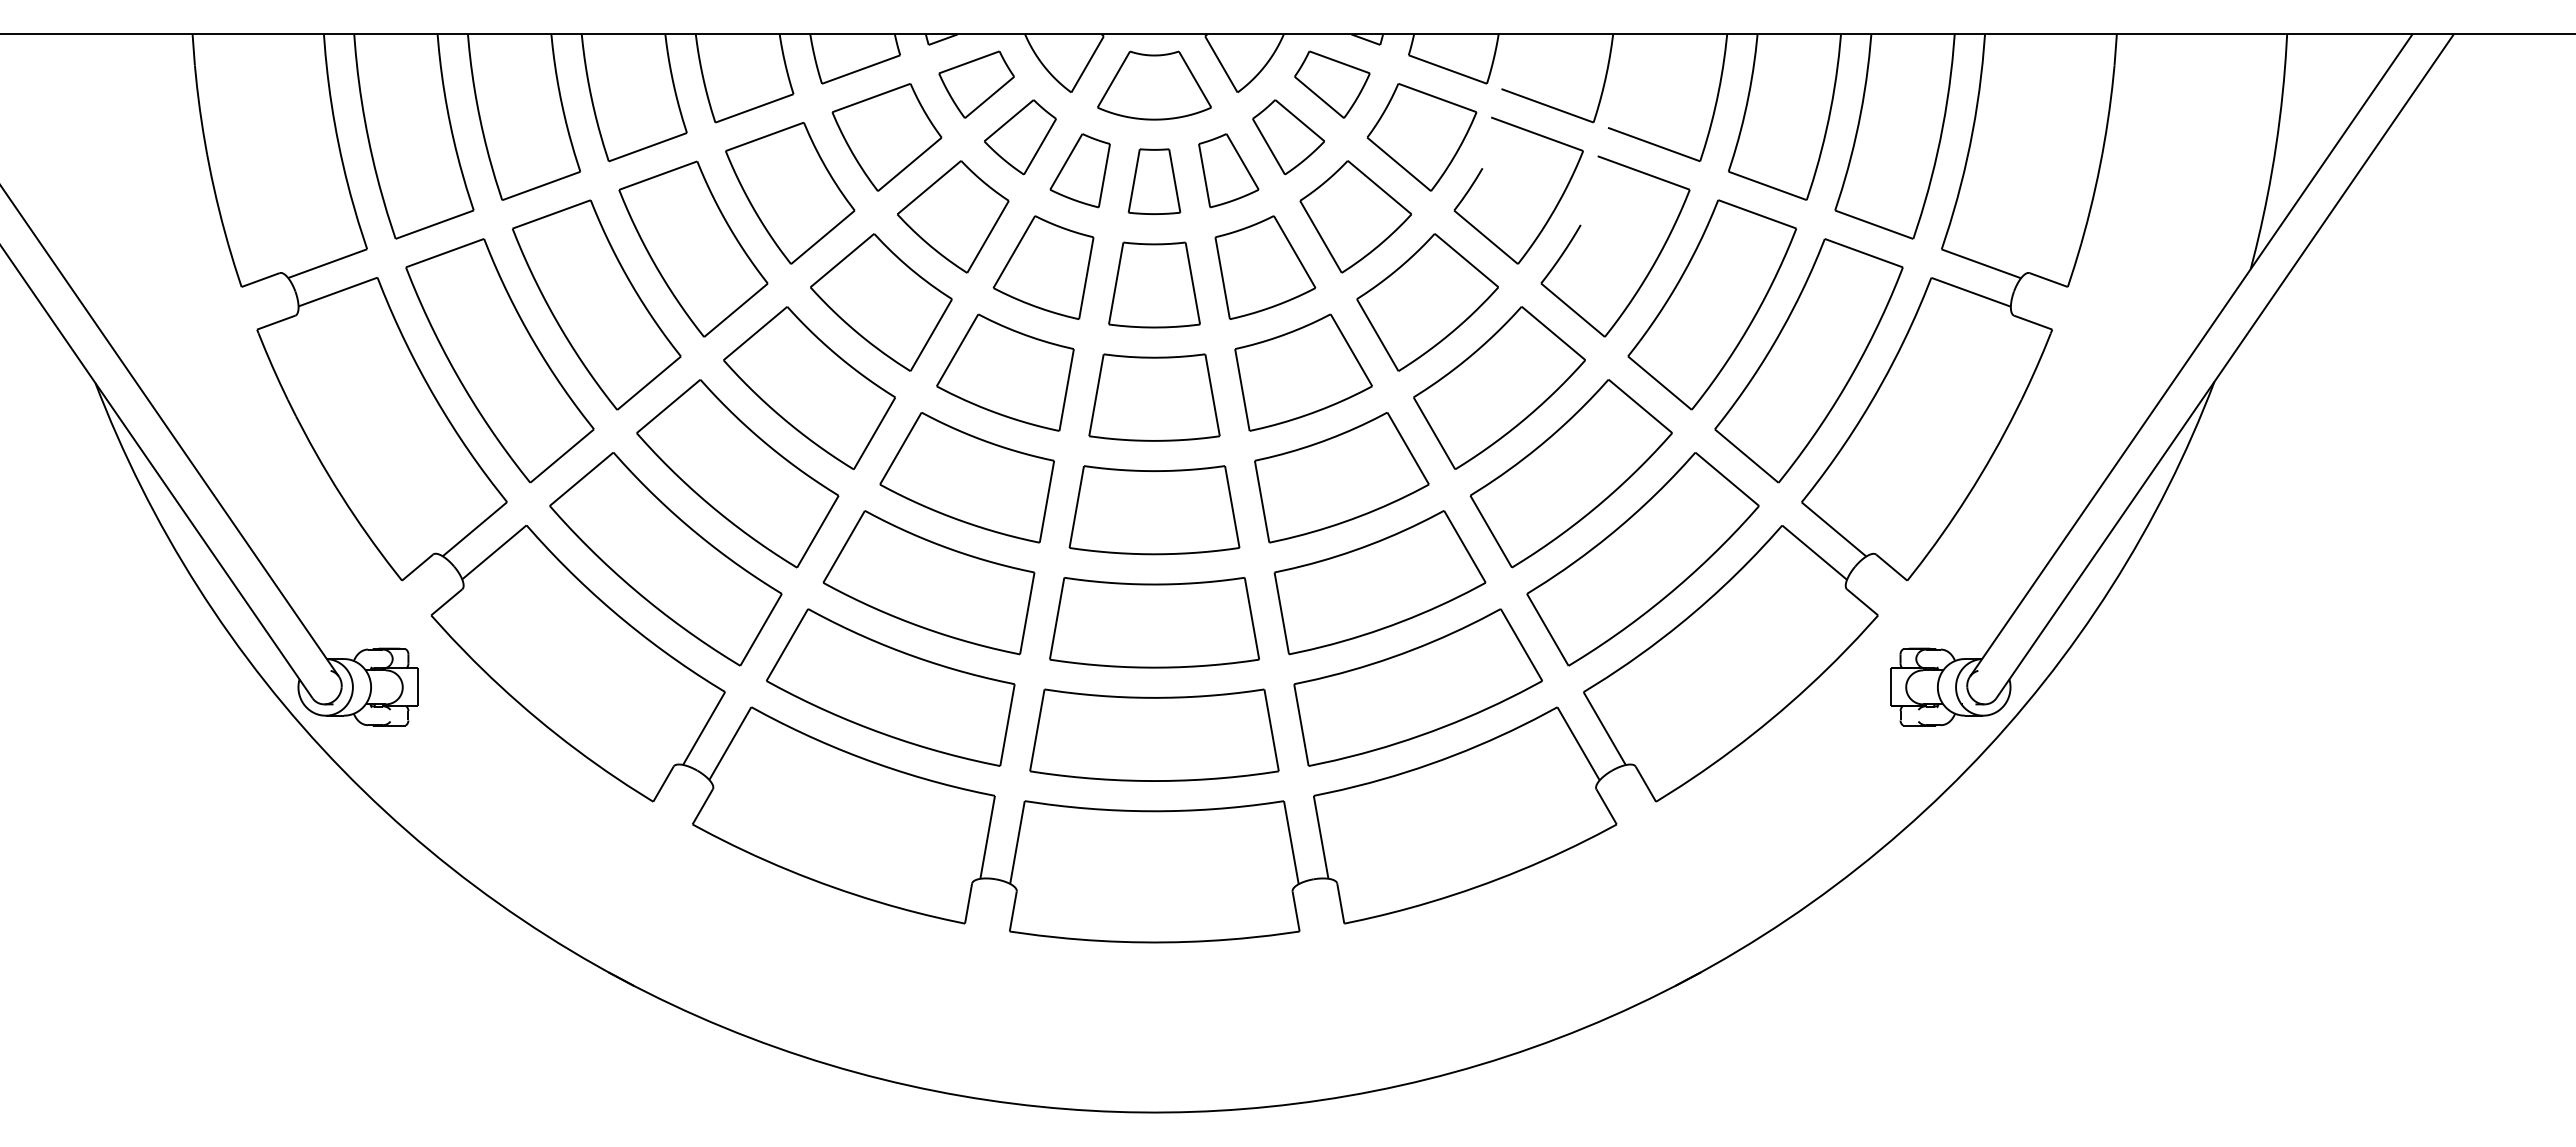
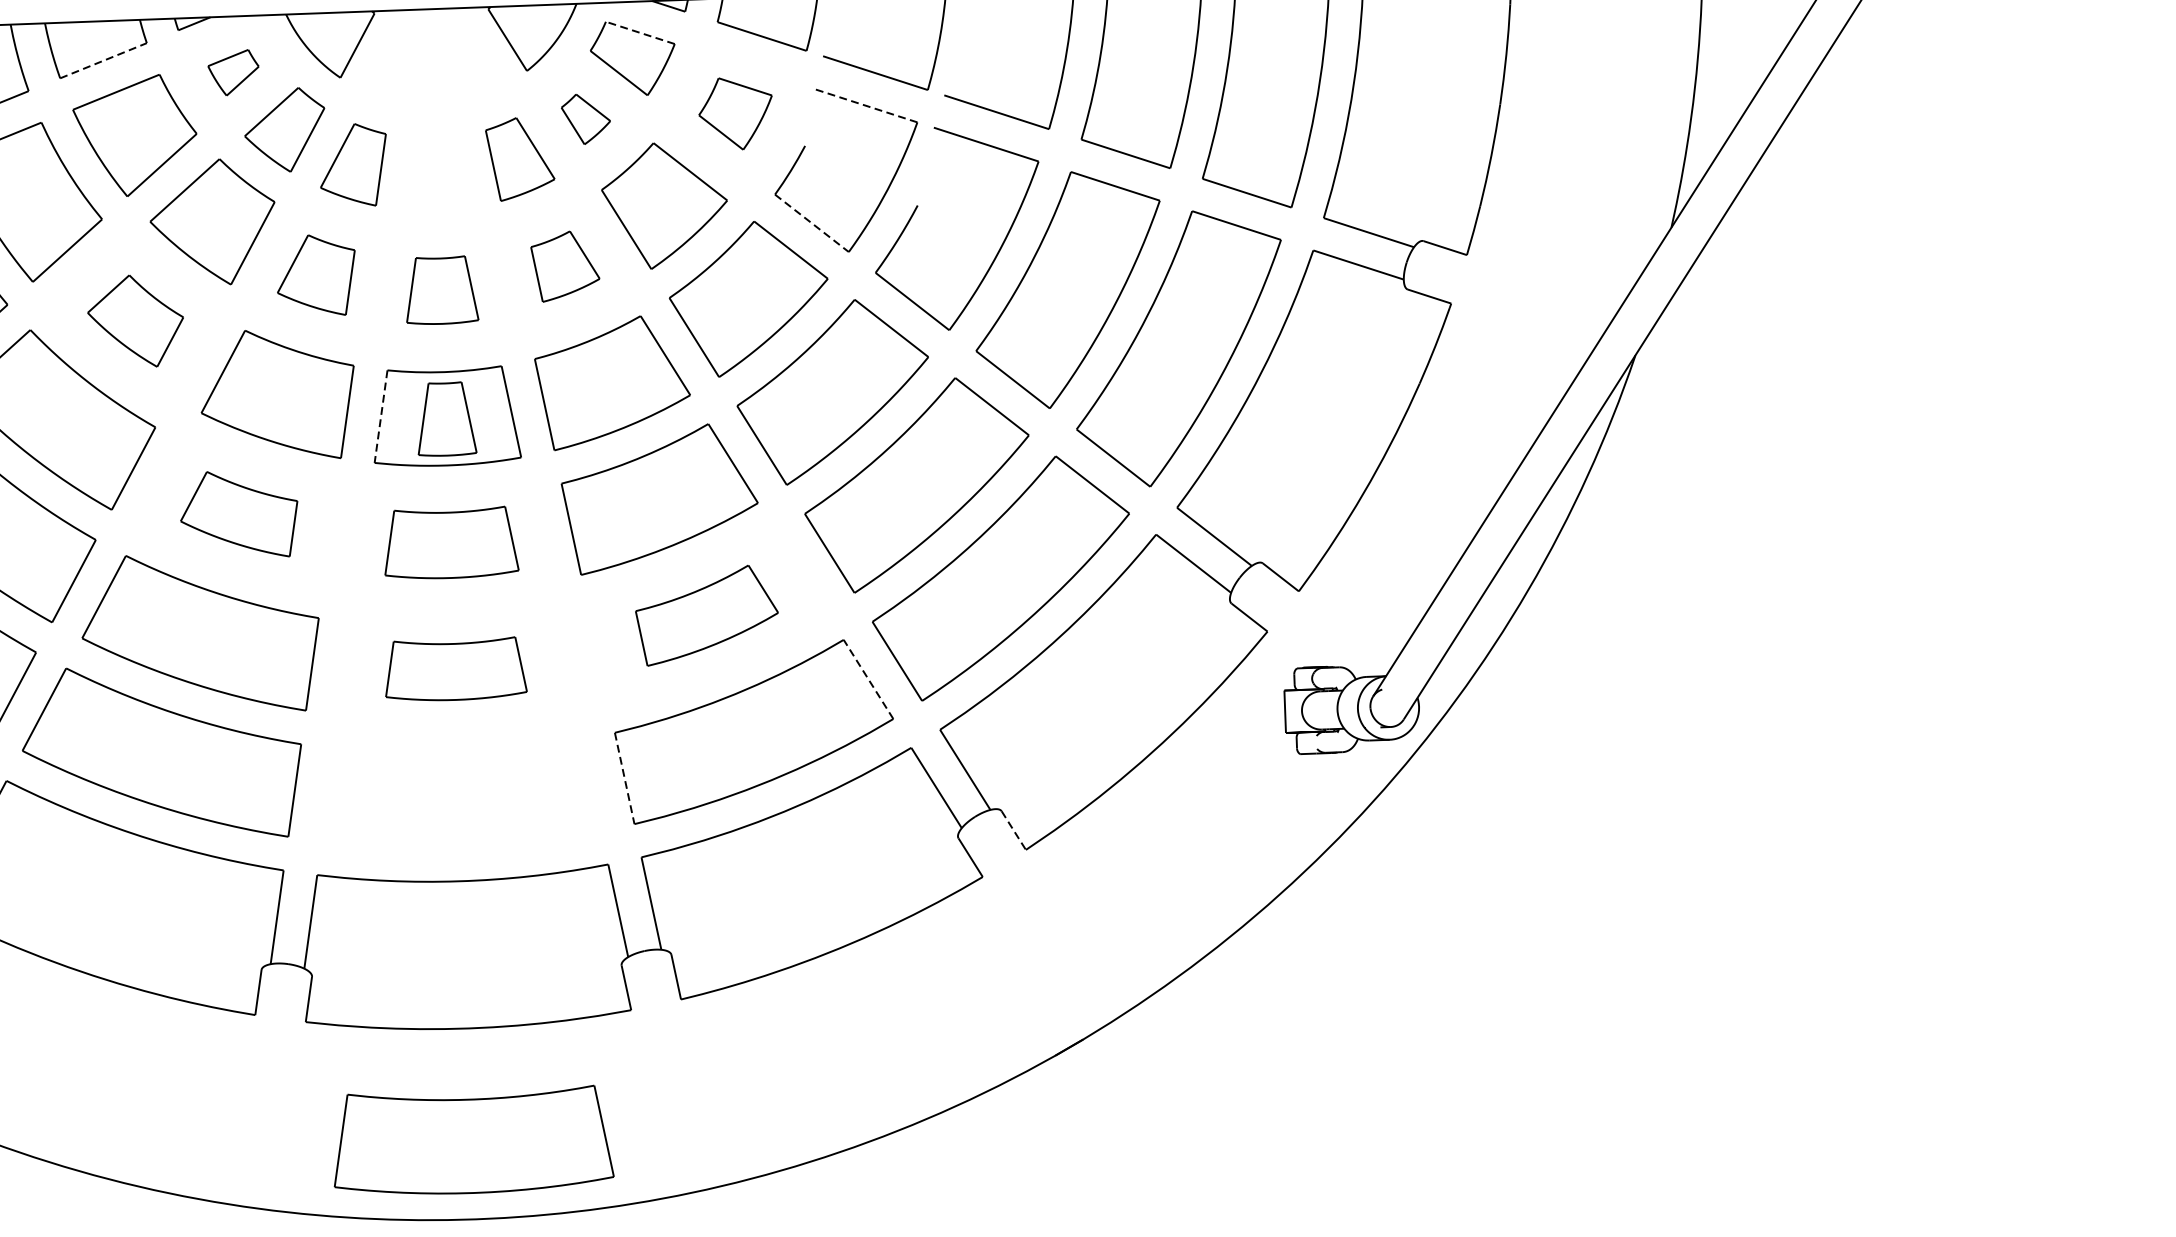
line: (1339, 62) -> (640, 33), solid -> dashed
line: (861, 69) -> (103, 60), solid -> dashed
part: (976, 84) -> (233, 72), size x0.6
part: (1154, 85) -> (433, 66), removed
line: (1536, 134) -> (864, 105), solid -> dashed
part: (1288, 137) -> (586, 119), size x0.6
part: (1421, 137) -> (735, 113), size x0.6
part: (1154, 181) -> (446, 418), moved
line: (1486, 237) -> (812, 223), solid -> dashed
part: (1043, 267) -> (316, 275), size x0.7
part: (1265, 267) -> (565, 266), size x0.6
part: (1154, 284) -> (441, 289), size x0.7
part: (881, 302) -> (135, 321), size x0.6
line: (1096, 395) -> (381, 416), solid -> dashed
part: (966, 477) -> (238, 514), size x0.6
part: (1154, 510) -> (450, 543), size x0.7
part: (1379, 582) -> (706, 615), size x0.6
part: (1154, 622) -> (455, 669), size x0.6
line: (1521, 645) -> (868, 679), solid -> dashed
line: (1301, 725) -> (624, 778), solid -> dashed
part: (1154, 734) -> (472, 1140), moved
line: (1646, 784) -> (1014, 830), solid -> dashed

